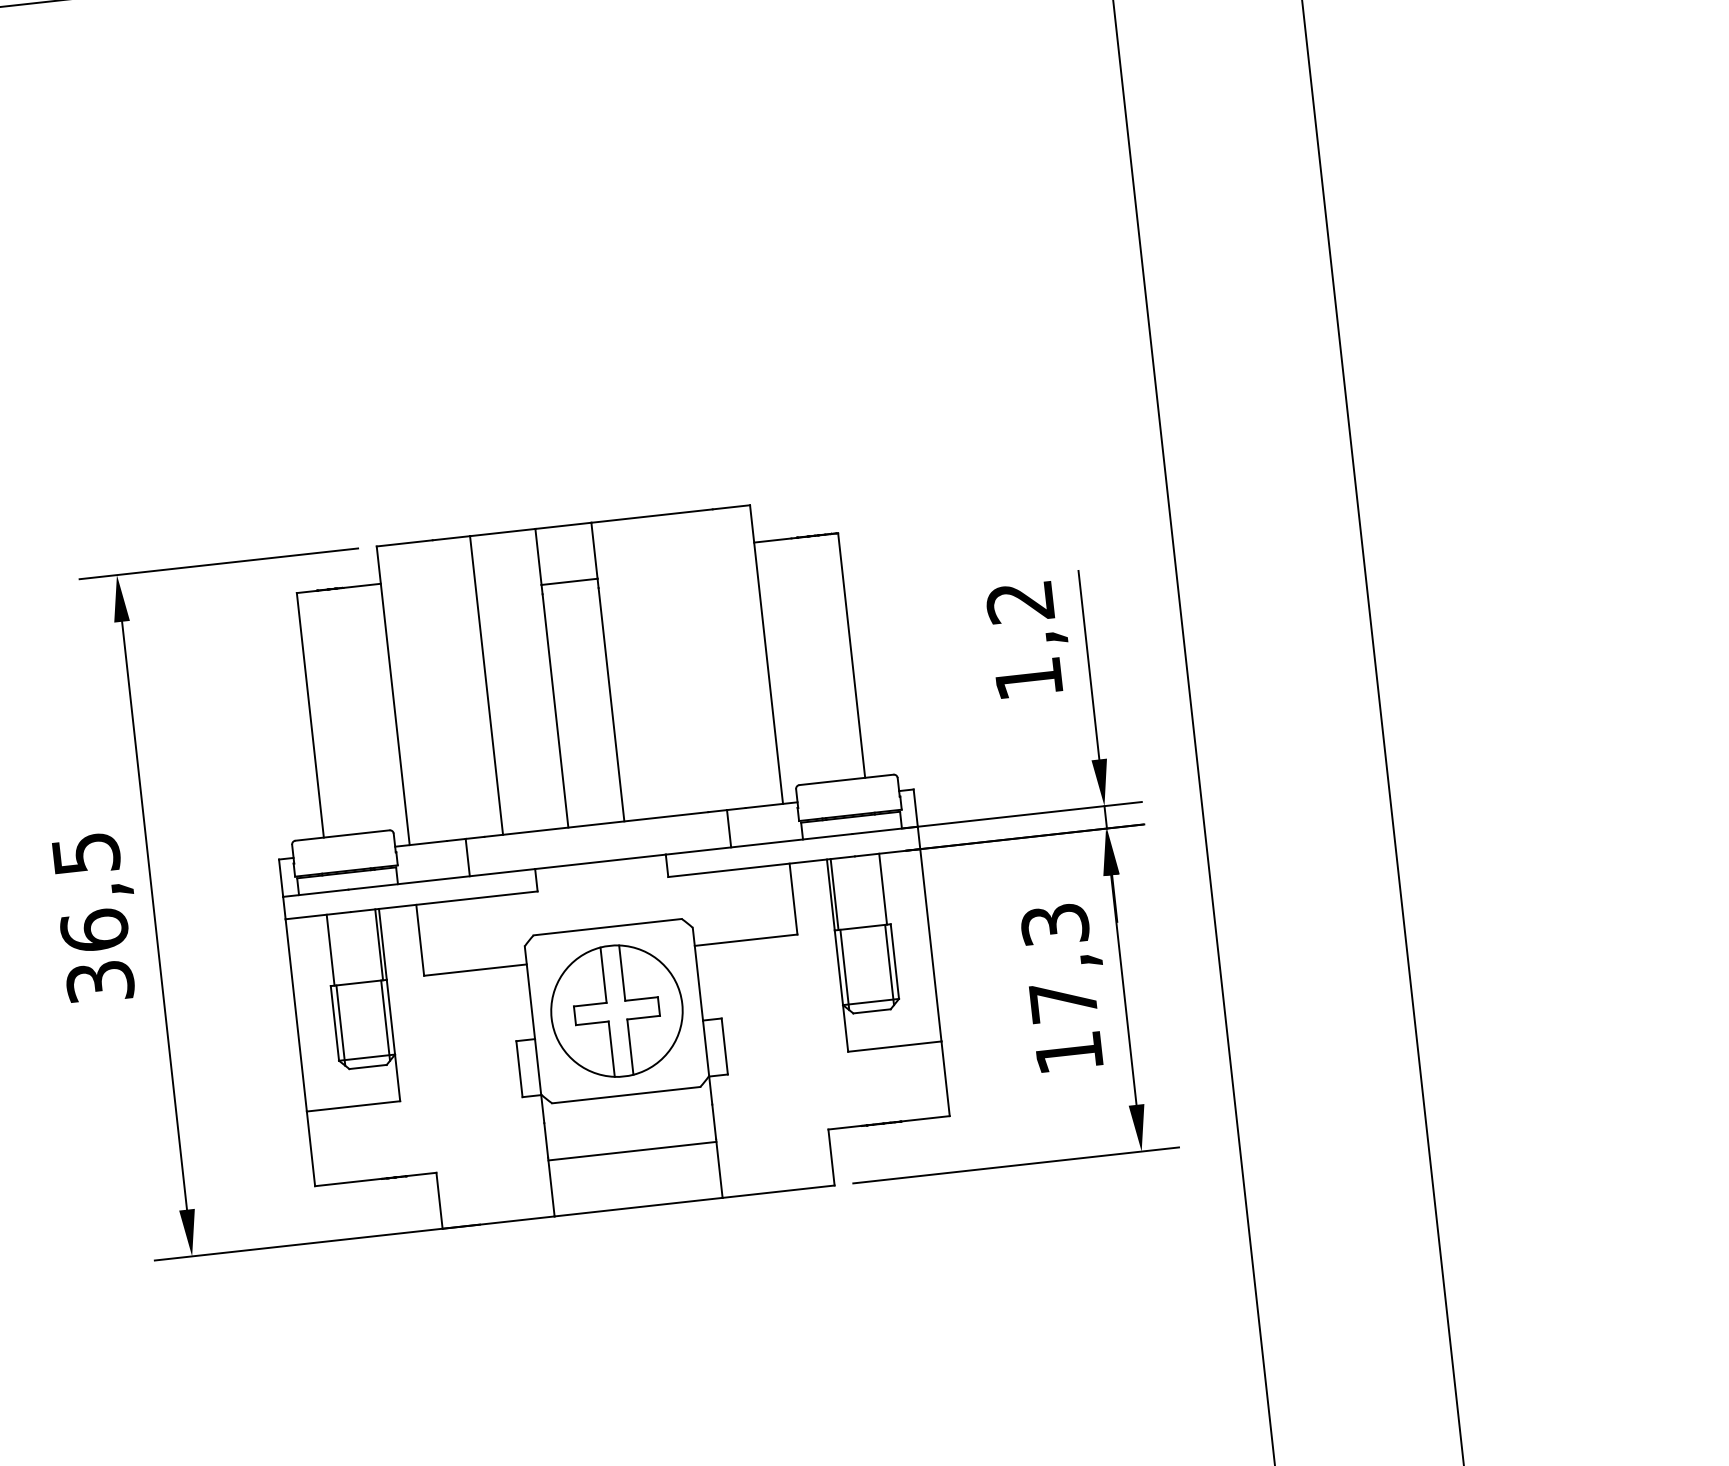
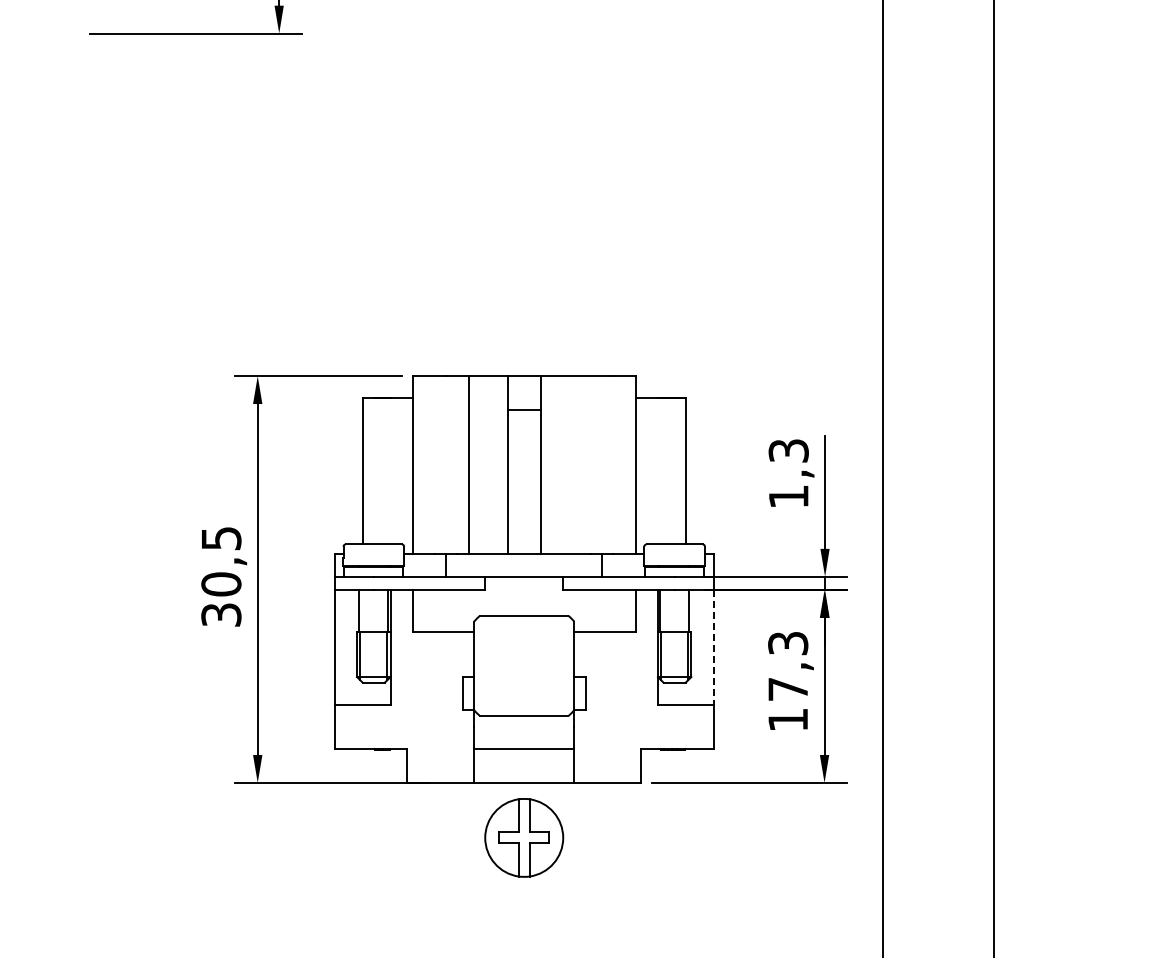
text: (1019, 601) -> (788, 450), 1,2 -> 1,3
text: (94, 930) -> (221, 584), 36,5 -> 30,5
line: (930, 946) -> (713, 648), solid -> dashed
part: (617, 1010) -> (524, 837), moved

